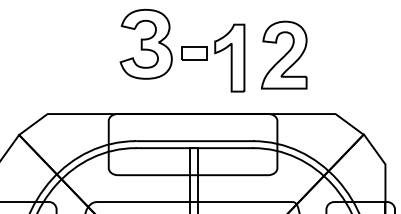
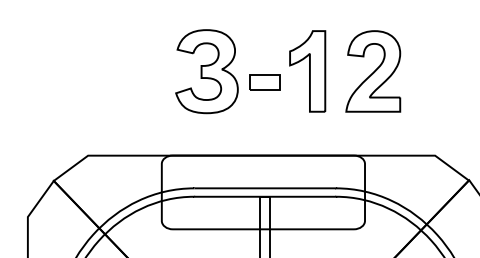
part: (284, 54) -> (373, 70), moved
part: (229, 57) -> (307, 70), moved

